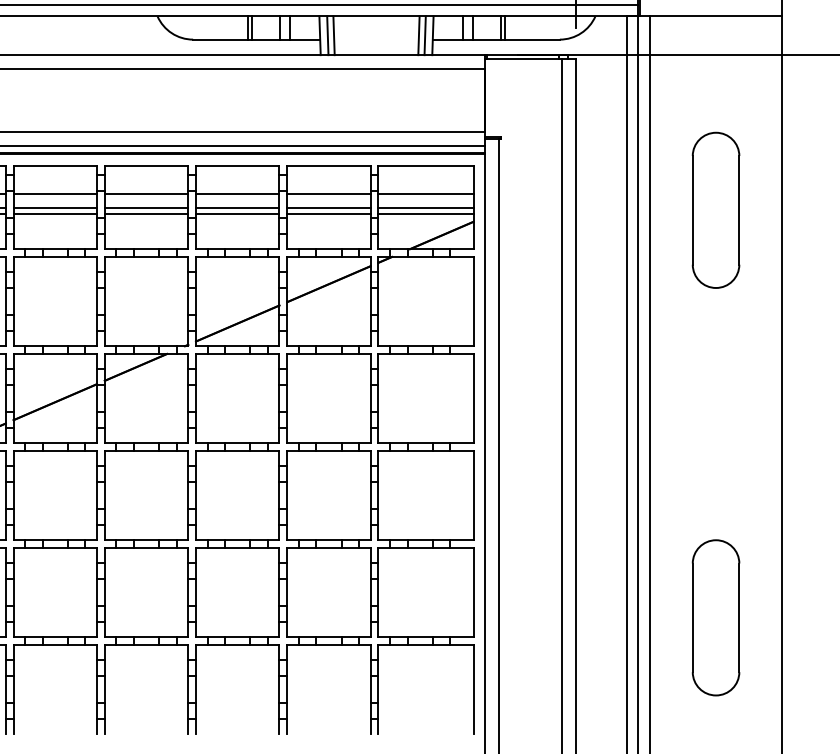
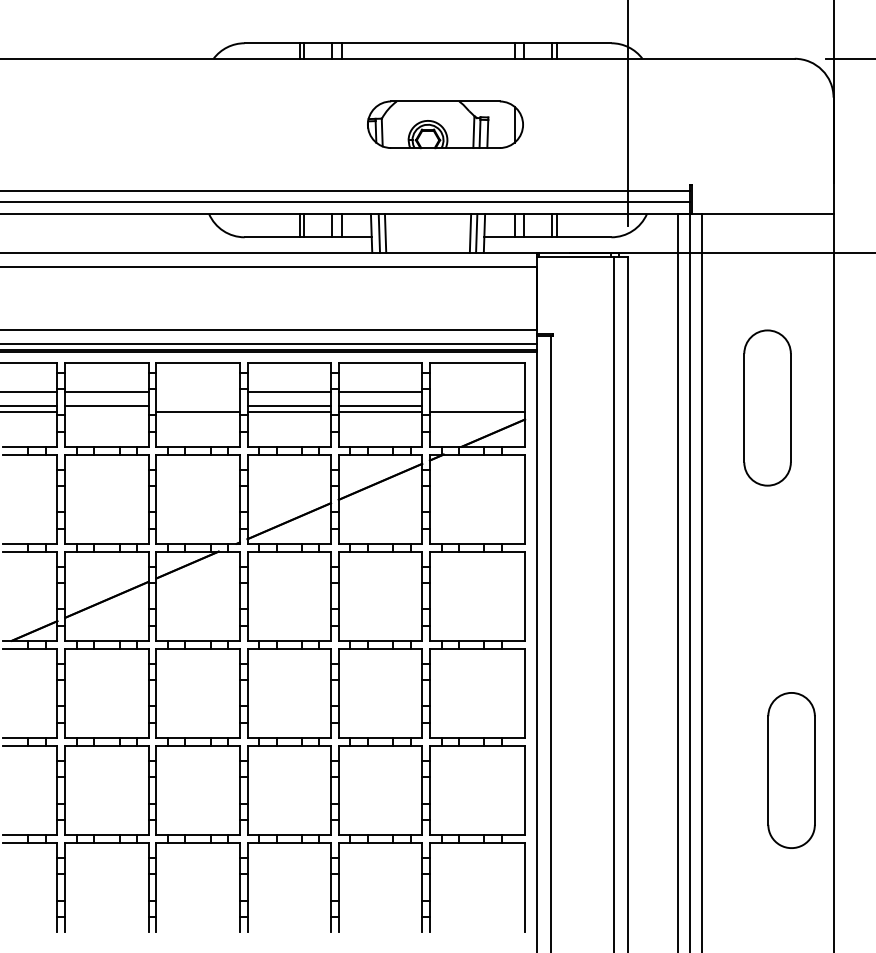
line: (145, 194) -> (197, 392), removed
line: (425, 194) -> (477, 392), removed
line: (145, 208) -> (197, 406), removed
line: (425, 208) -> (477, 406), removed
line: (54, 214) -> (106, 412), removed
part: (715, 617) -> (791, 770), moved

